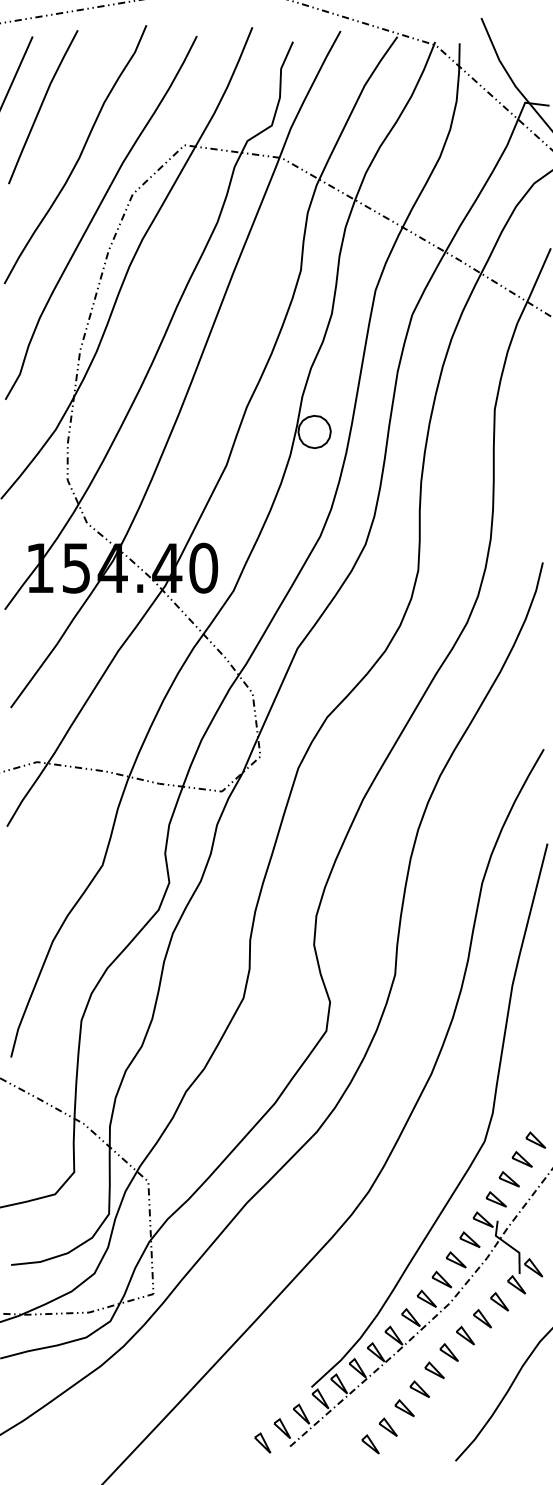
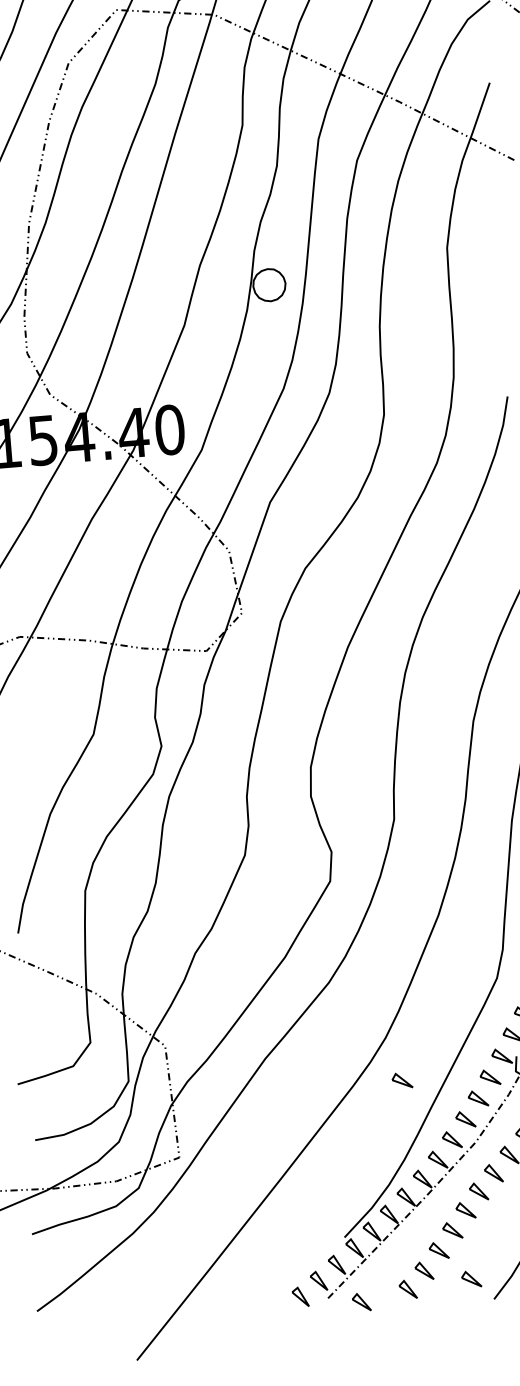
part: (381, 1235) -> (401, 1080), added
part: (434, 1439) -> (471, 1279), added
part: (323, 1452) -> (361, 1301), added

